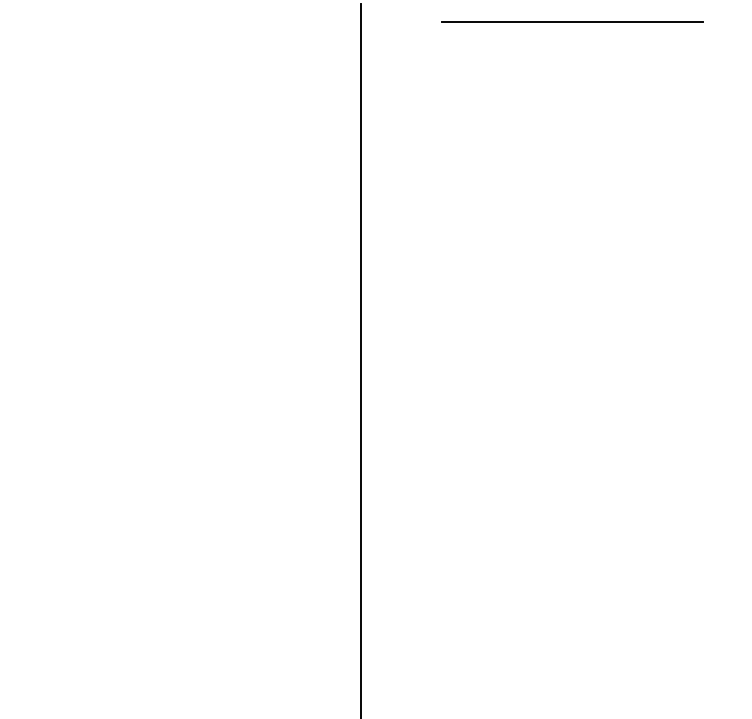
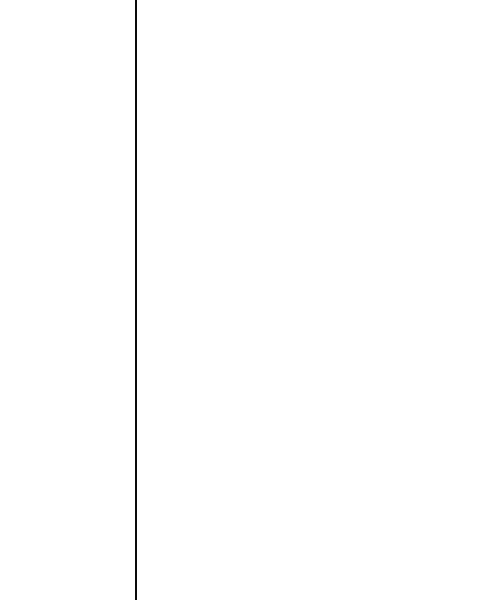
line: (572, 21) -> (312, 6), removed

